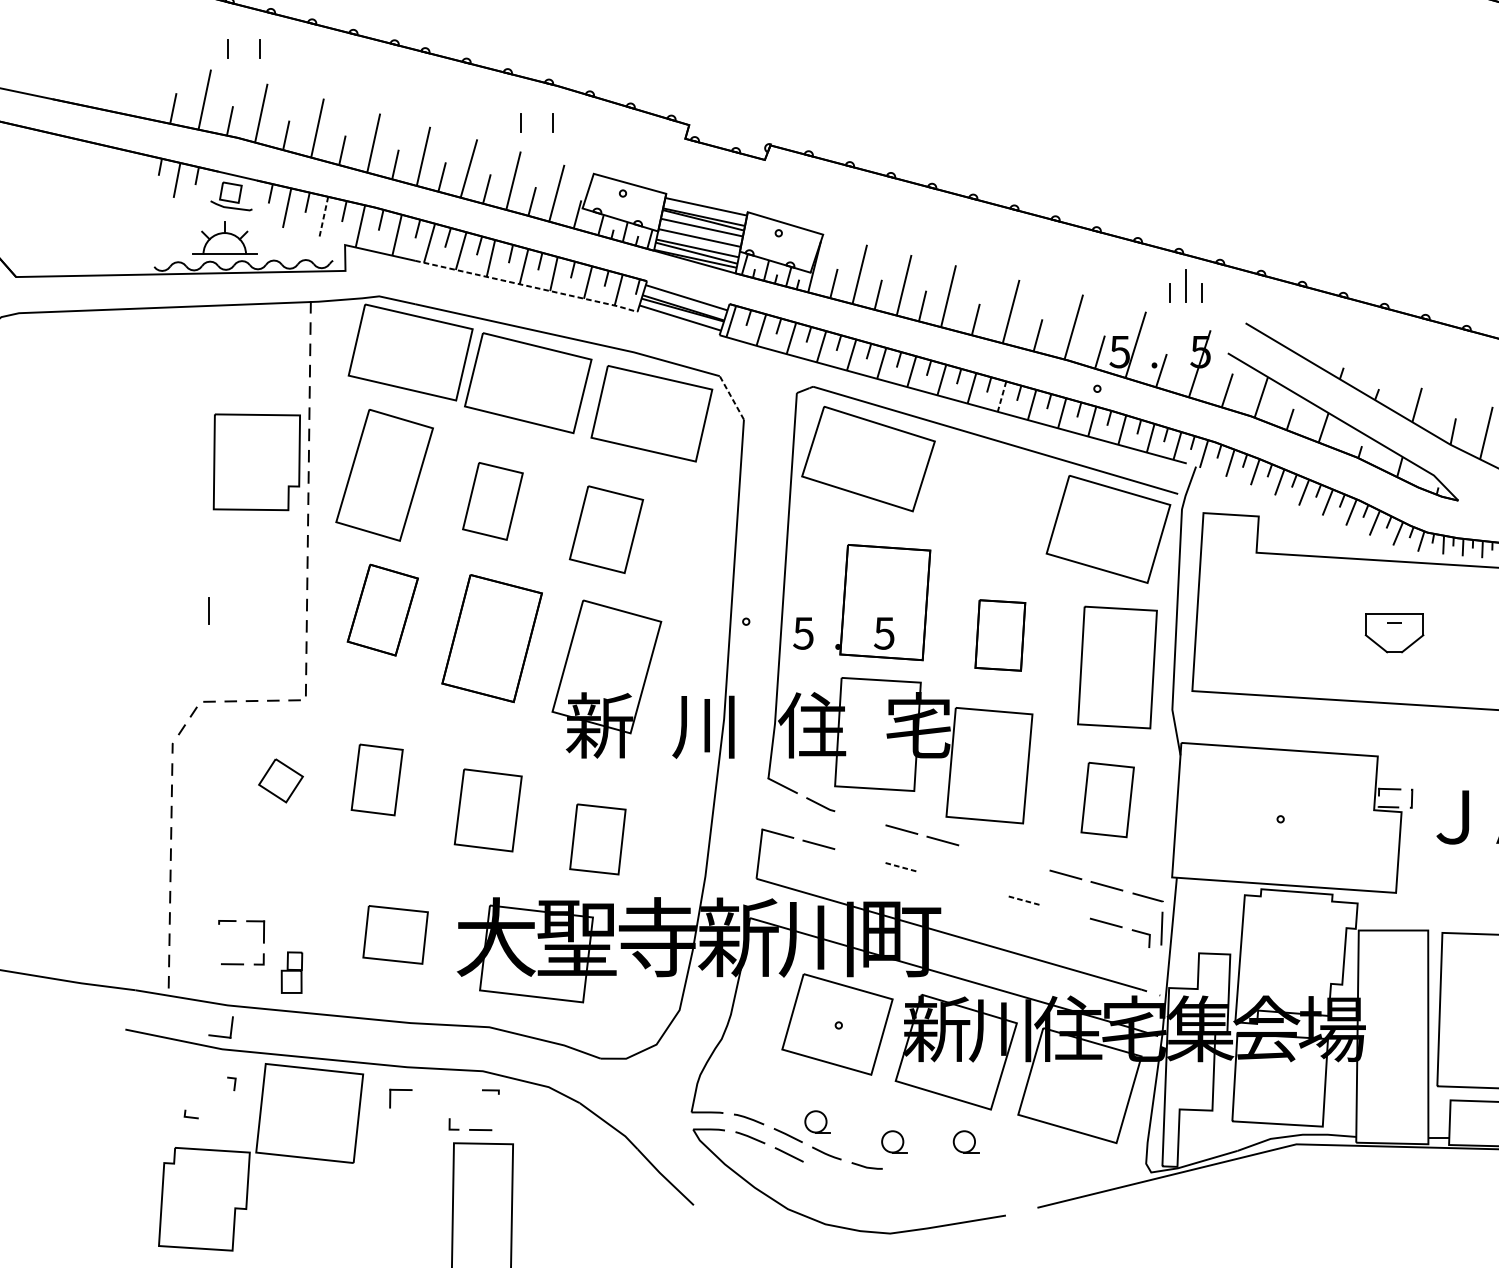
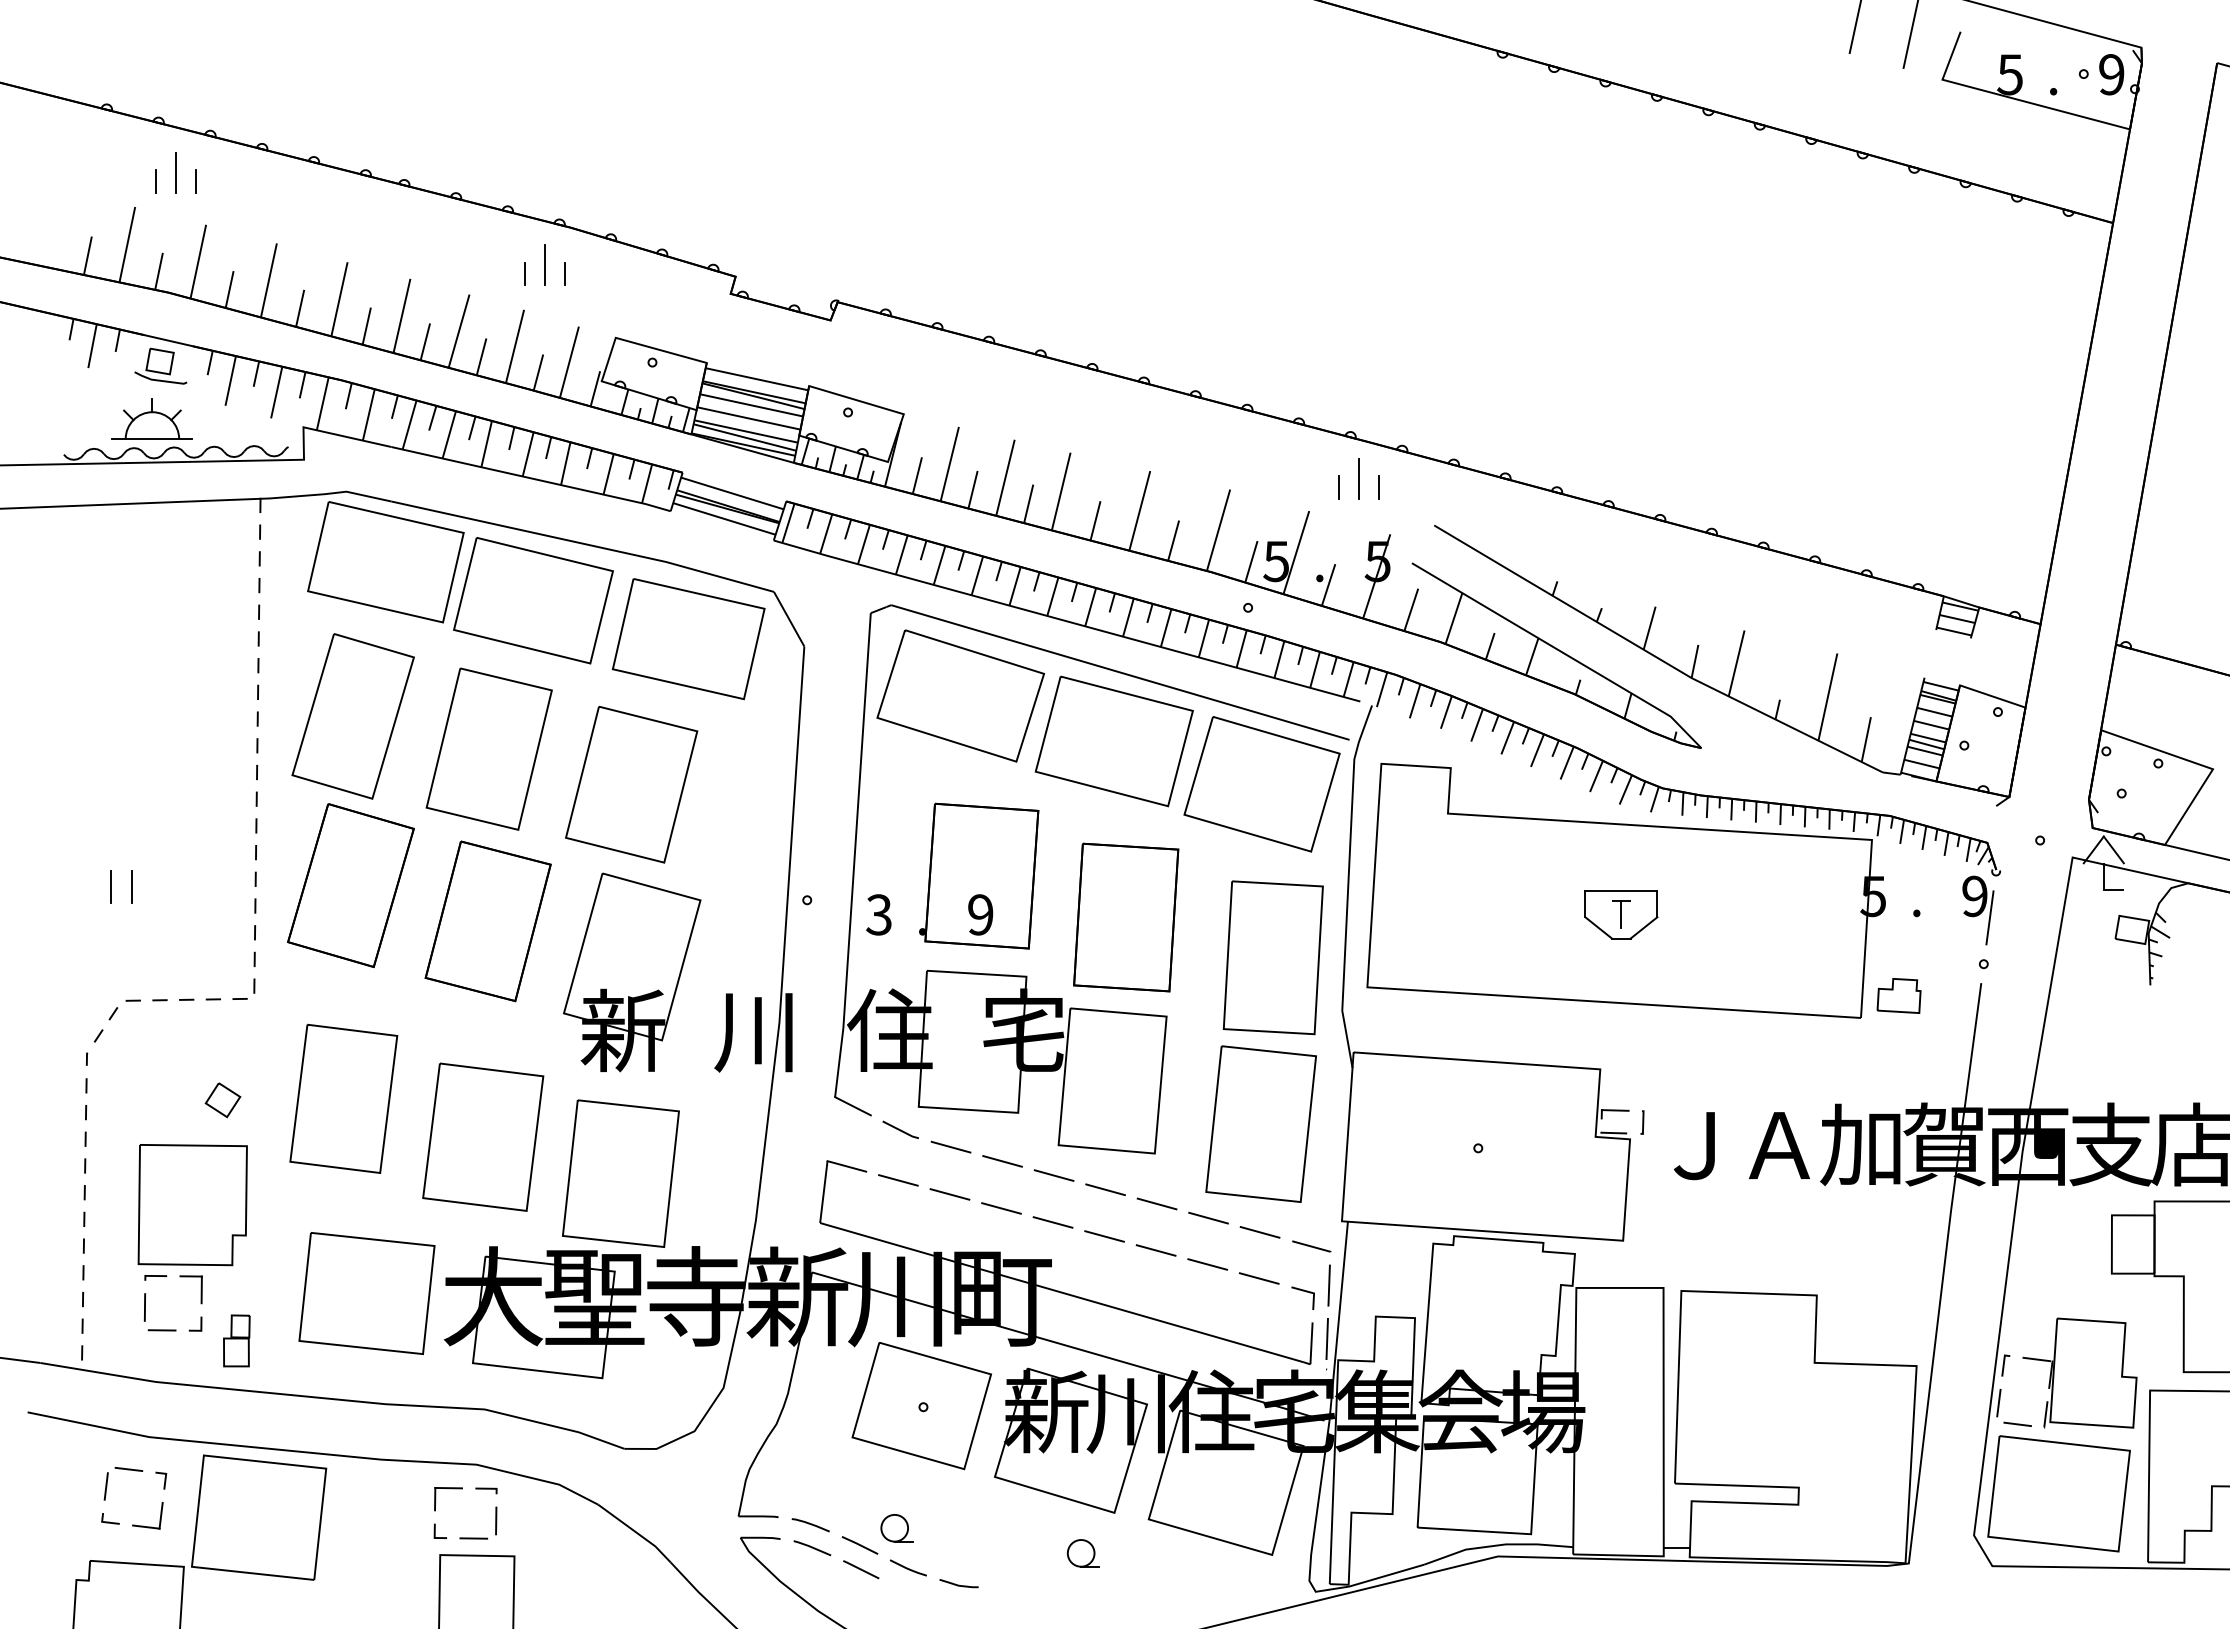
line: (243, 42) -> (176, 172), added
line: (537, 116) -> (544, 265), added
line: (323, 218) -> (276, 393), dashed -> solid
line: (526, 285) -> (531, 478), dashed -> solid
line: (1002, 396) -> (1128, 617), dashed -> solid
line: (731, 397) -> (788, 618), dashed -> solid
part: (256, 462) -> (192, 1205), moved
part: (990, 495) -> (1113, 741), added
part: (492, 500) -> (488, 748), size x1.67
part: (606, 529) -> (631, 784), size x1.43
part: (382, 609) -> (350, 885), size x1.43
line: (191, 610) -> (110, 886), added
text: (803, 633) -> (878, 914), 5 -> 3
text: (884, 633) -> (980, 914), 5 -> 9
line: (1394, 633) -> (1621, 914), added
part: (1000, 635) -> (1126, 917), size x1.67
part: (376, 779) -> (343, 1098), size x1.67
part: (280, 781) -> (222, 1100), size x0.62
part: (1107, 799) -> (1260, 1123), size x1.67
part: (488, 809) -> (483, 1136), size x1.43
line: (860, 817) -> (950, 1146), added
part: (597, 839) -> (620, 1173), size x1.67
line: (983, 852) -> (1105, 1189), added
line: (859, 856) -> (949, 1194), added
line: (1024, 863) -> (1156, 1203), added
line: (900, 867) -> (1001, 1208), dashed -> solid
line: (941, 878) -> (1052, 1222), added
line: (982, 889) -> (1104, 1236), added
line: (1024, 900) -> (1156, 1250), dashed -> solid
line: (1065, 911) -> (1207, 1264), added
part: (395, 934) -> (366, 1293), size x1.67
line: (218, 946) -> (144, 1307), added
line: (1159, 970) -> (1326, 1338), added
line: (1147, 974) -> (1311, 1343), added
part: (217, 1035) -> (143, 1525), moved
line: (205, 1075) -> (128, 1469), added
line: (187, 1088) -> (105, 1486), added
part: (400, 1091) -> (448, 1489), moved
line: (498, 1115) -> (496, 1520), added
part: (893, 1141) -> (992, 1553), removed

